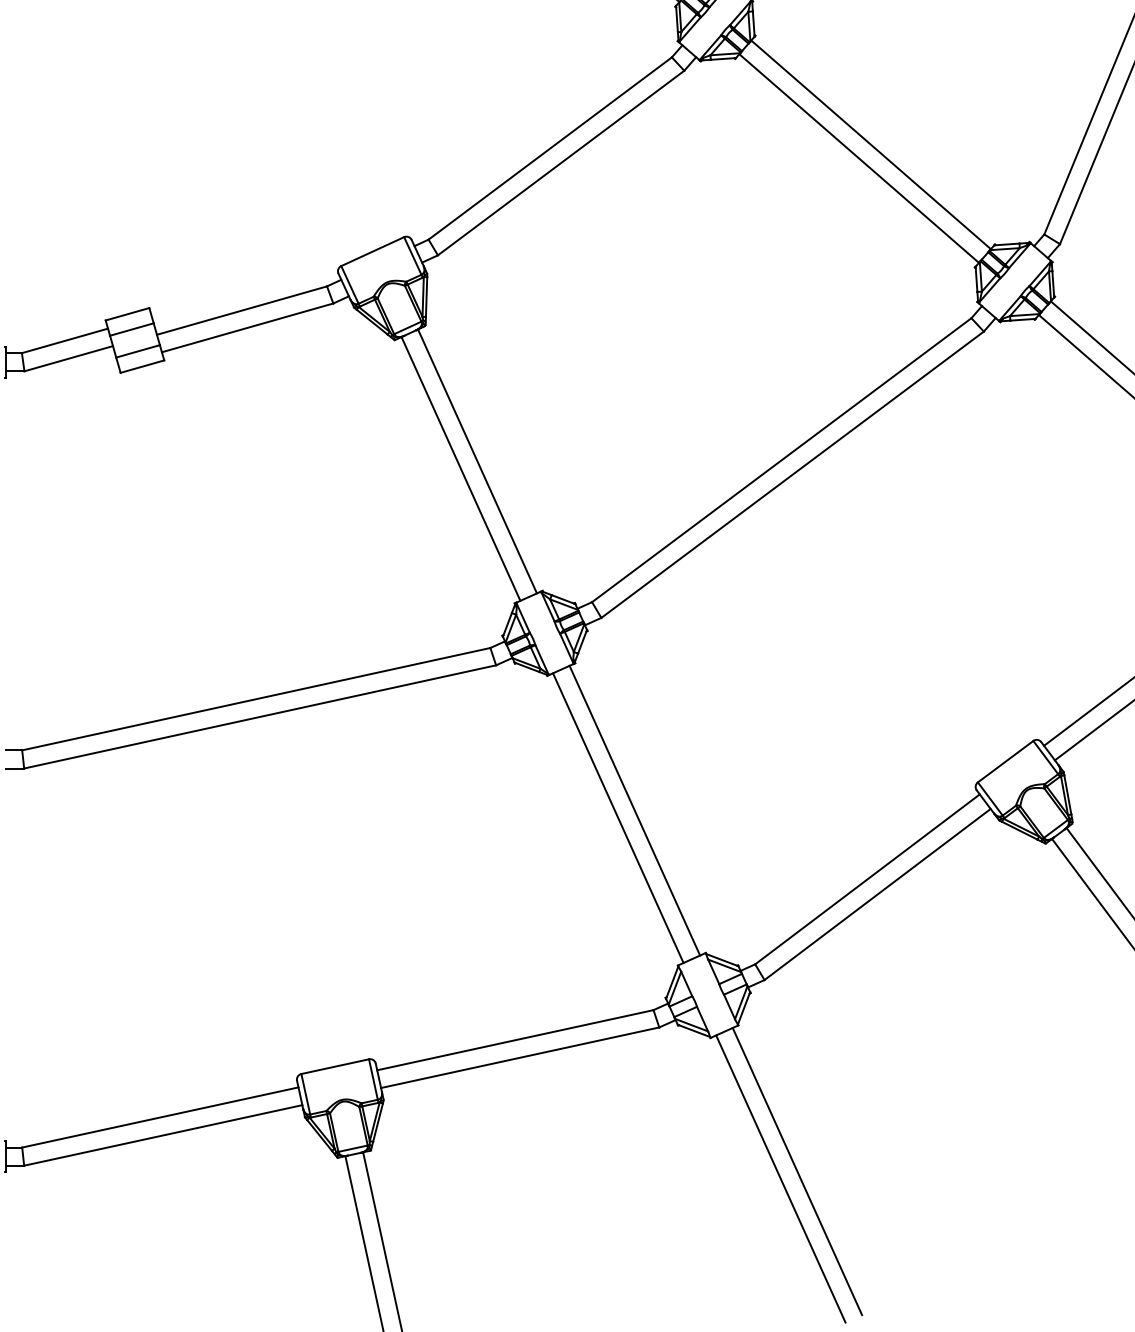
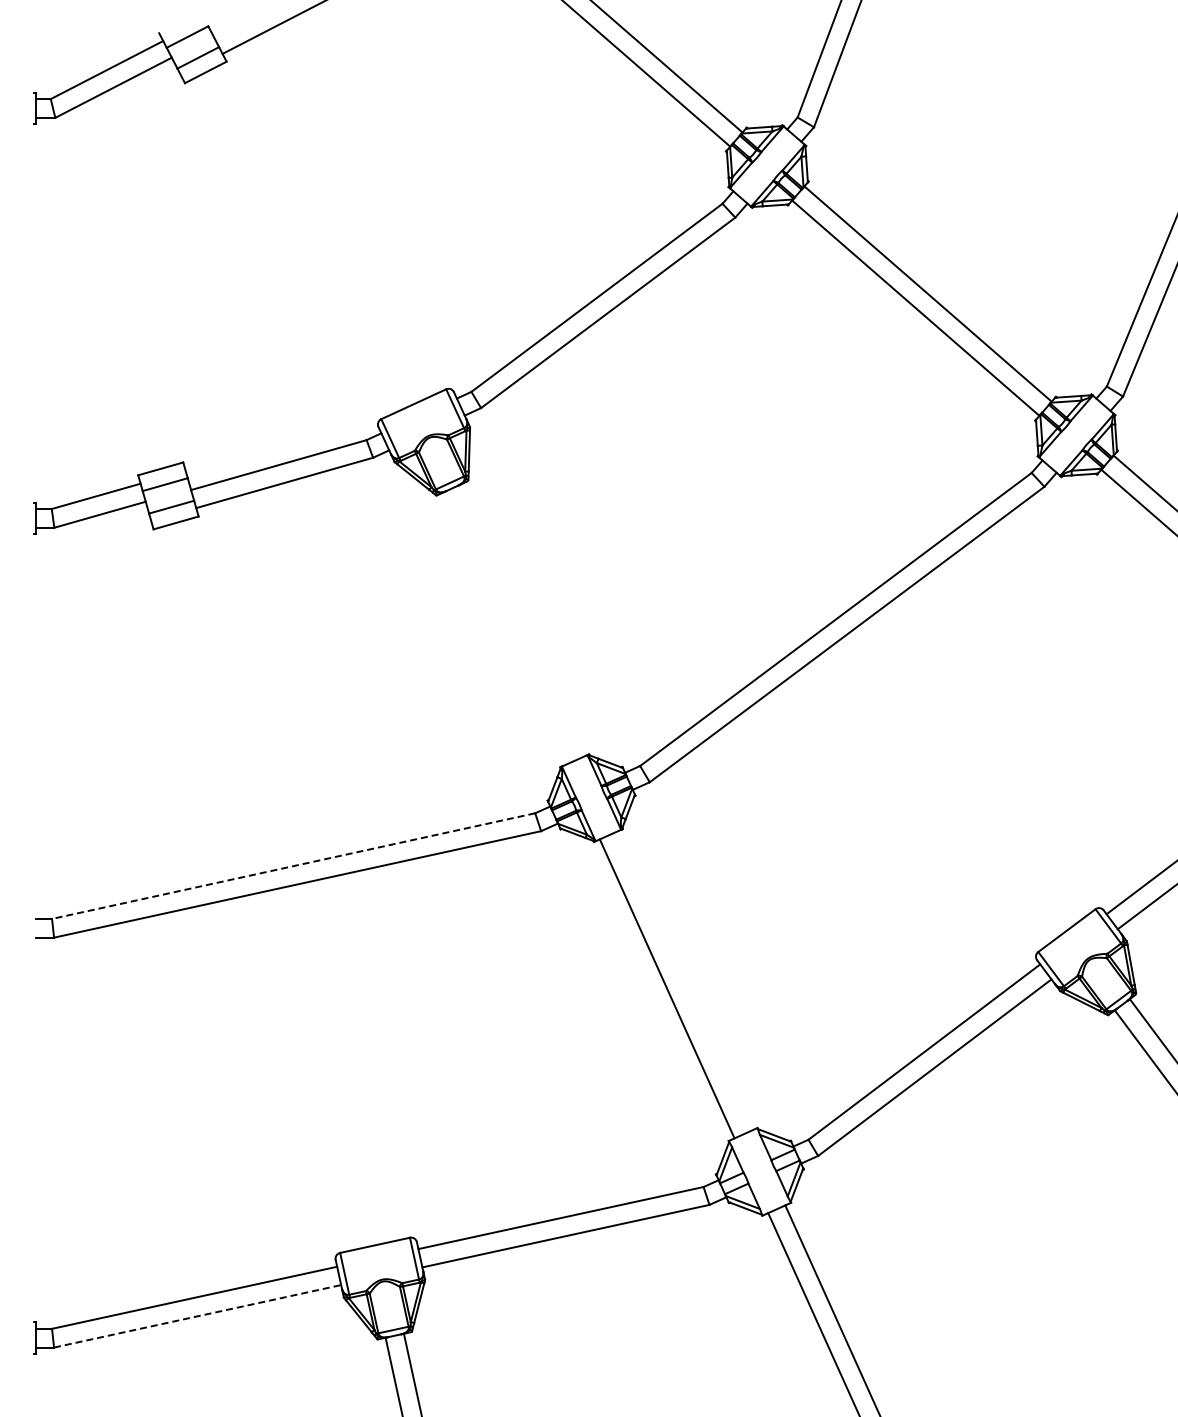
line: (477, 461) -> (521, 620), removed
line: (460, 468) -> (504, 628), removed
line: (256, 699) -> (293, 866), solid -> dashed
line: (634, 810) -> (683, 980), removed
line: (163, 1135) -> (197, 1316), solid -> dashed

